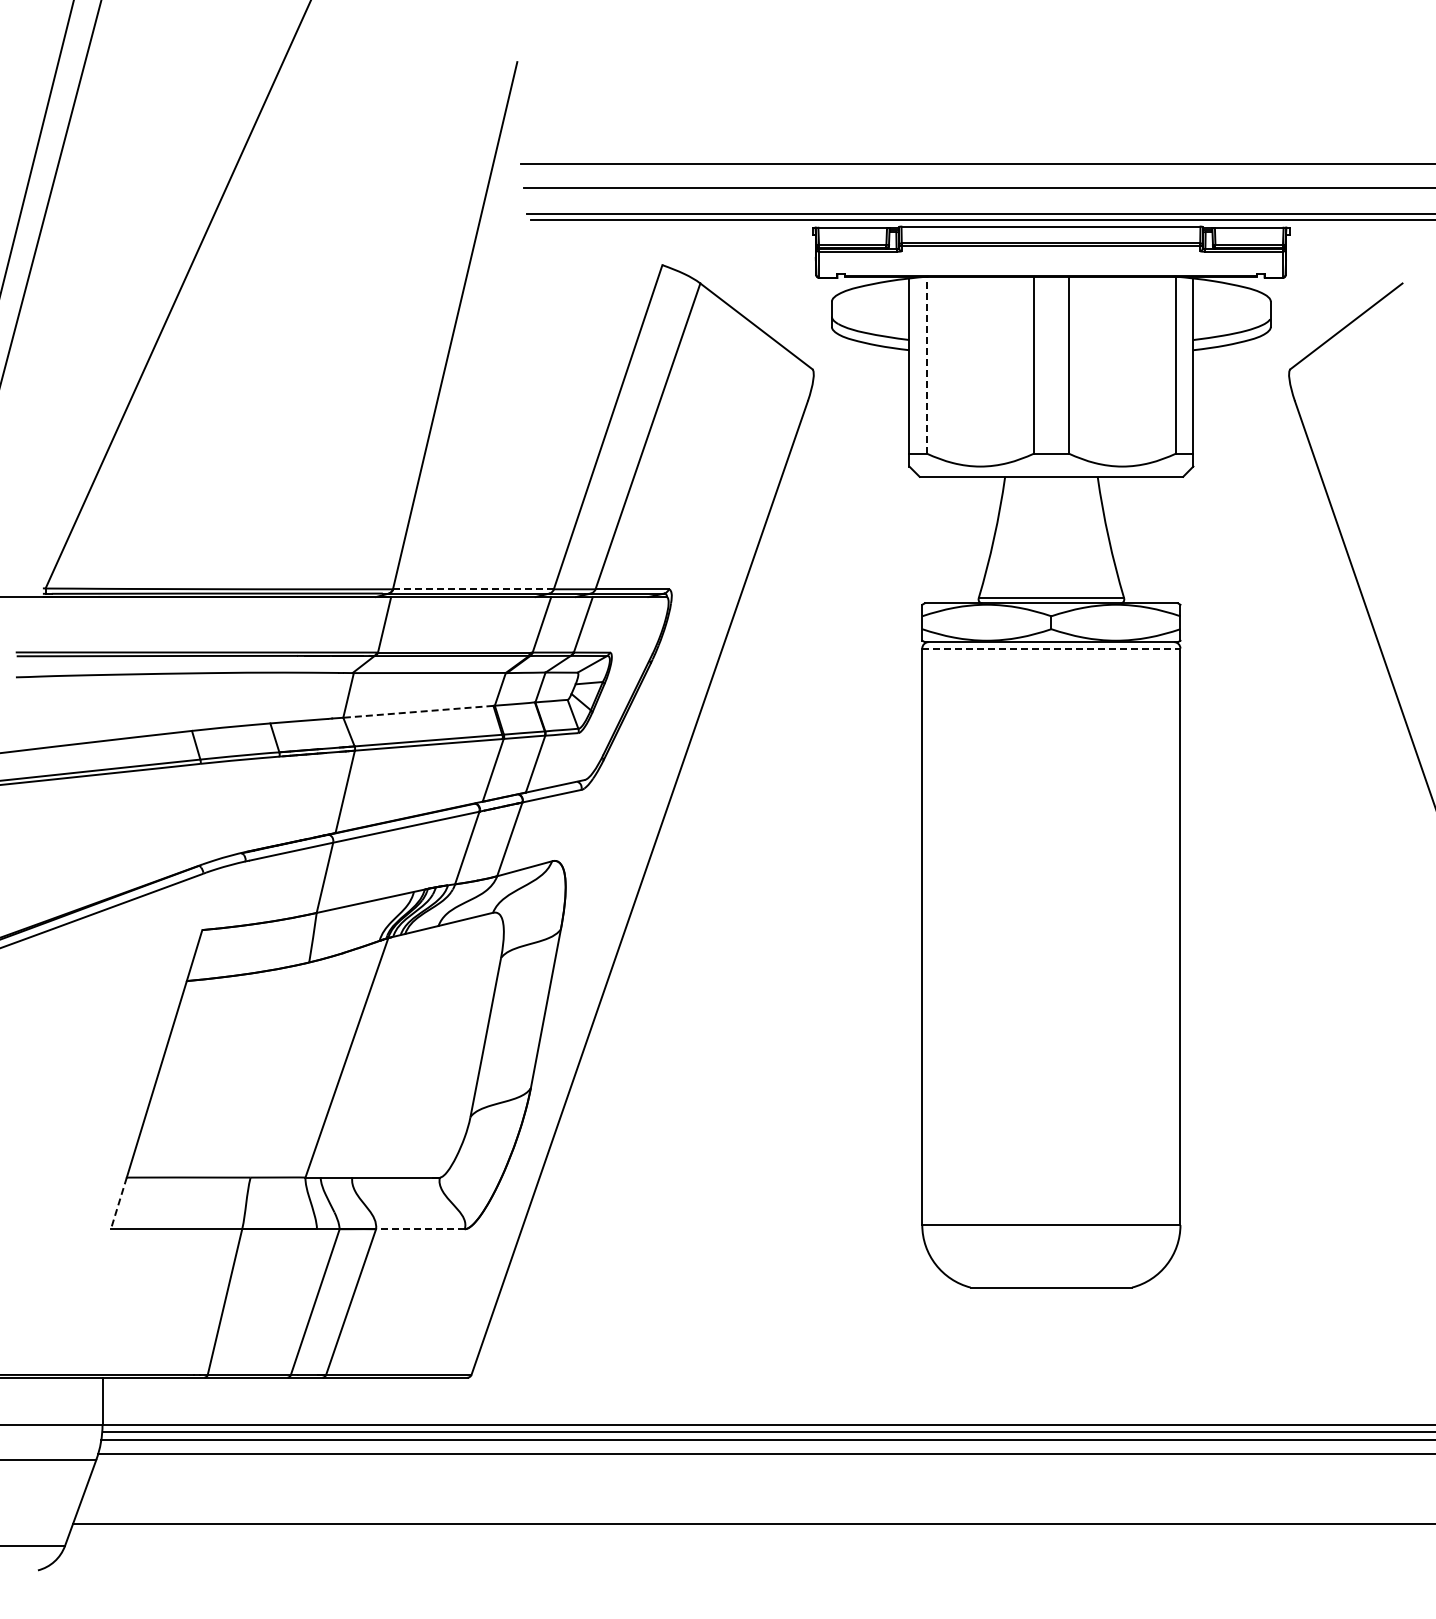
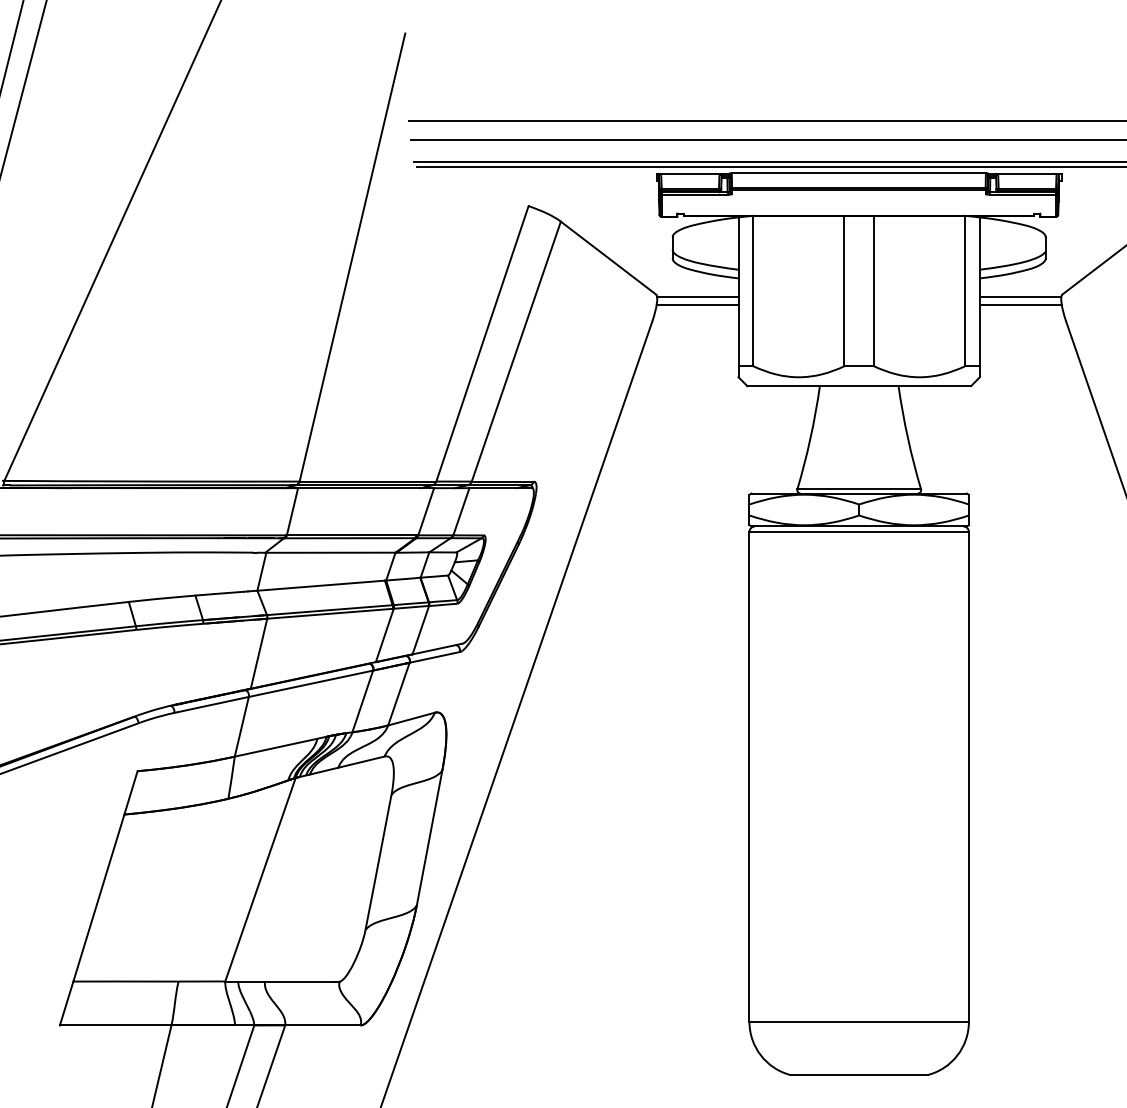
line: (926, 364) -> (753, 290), dashed -> solid
line: (861, 371) -> (697, 296), added
line: (1241, 371) -> (1020, 296), added
line: (861, 382) -> (697, 305), added
line: (1241, 382) -> (1020, 305), added
line: (473, 589) -> (368, 481), dashed -> solid
line: (1051, 648) -> (859, 531), dashed -> solid
line: (417, 711) -> (320, 585), dashed -> solid
line: (118, 1203) -> (66, 1003), dashed -> solid
line: (419, 1229) -> (322, 1025), dashed -> solid

